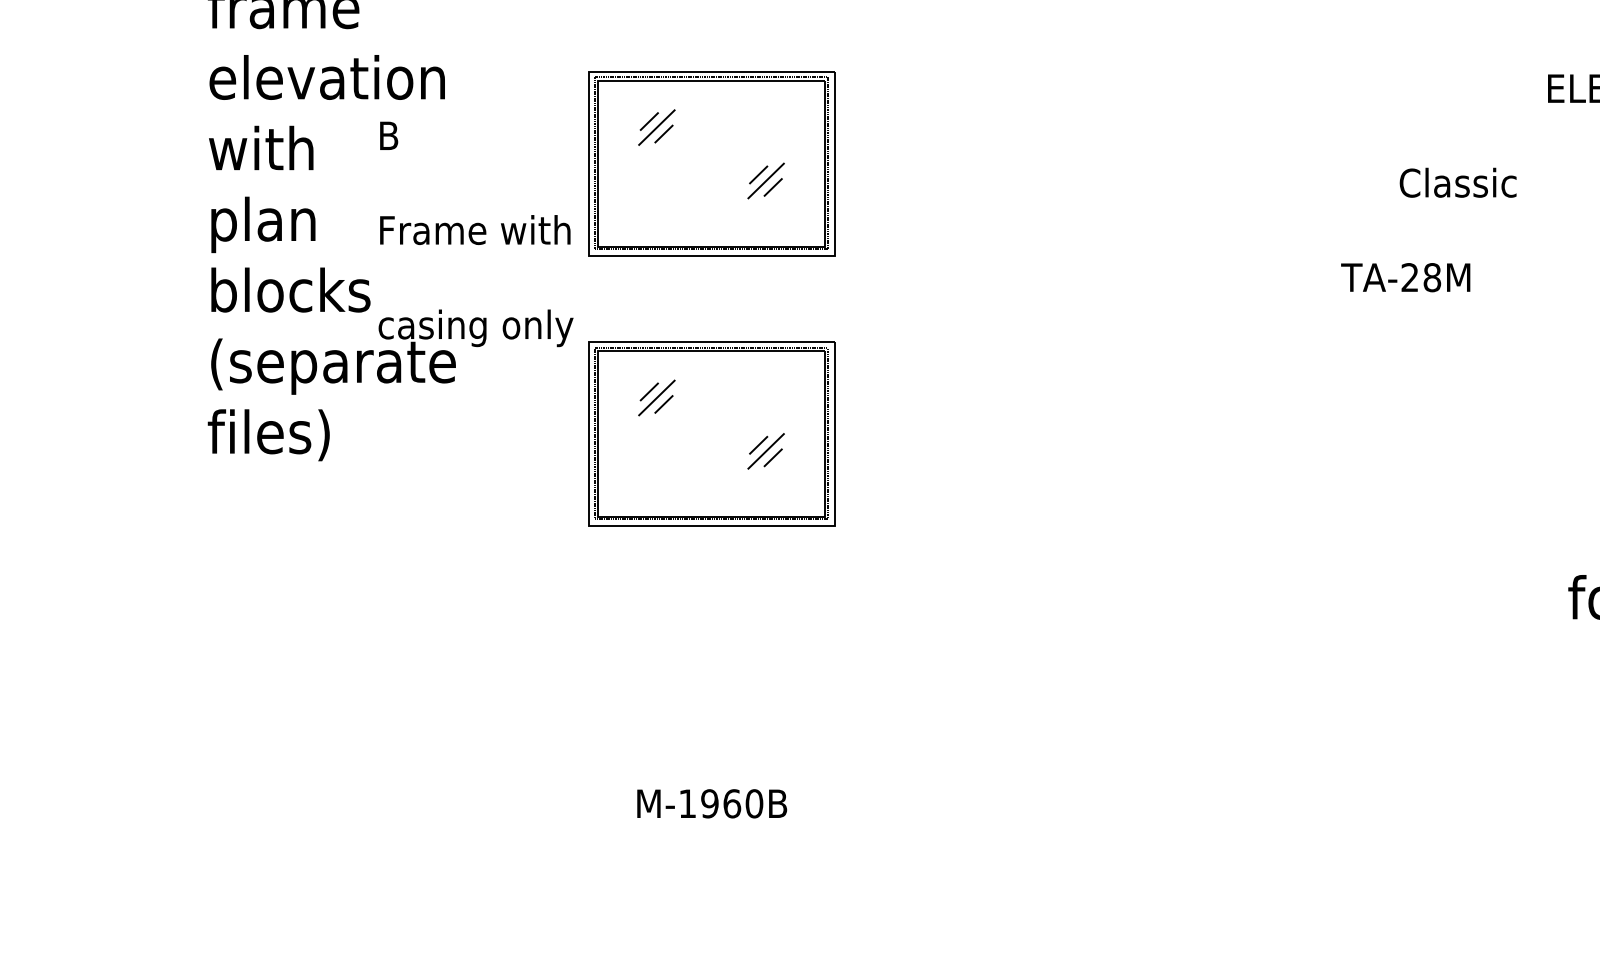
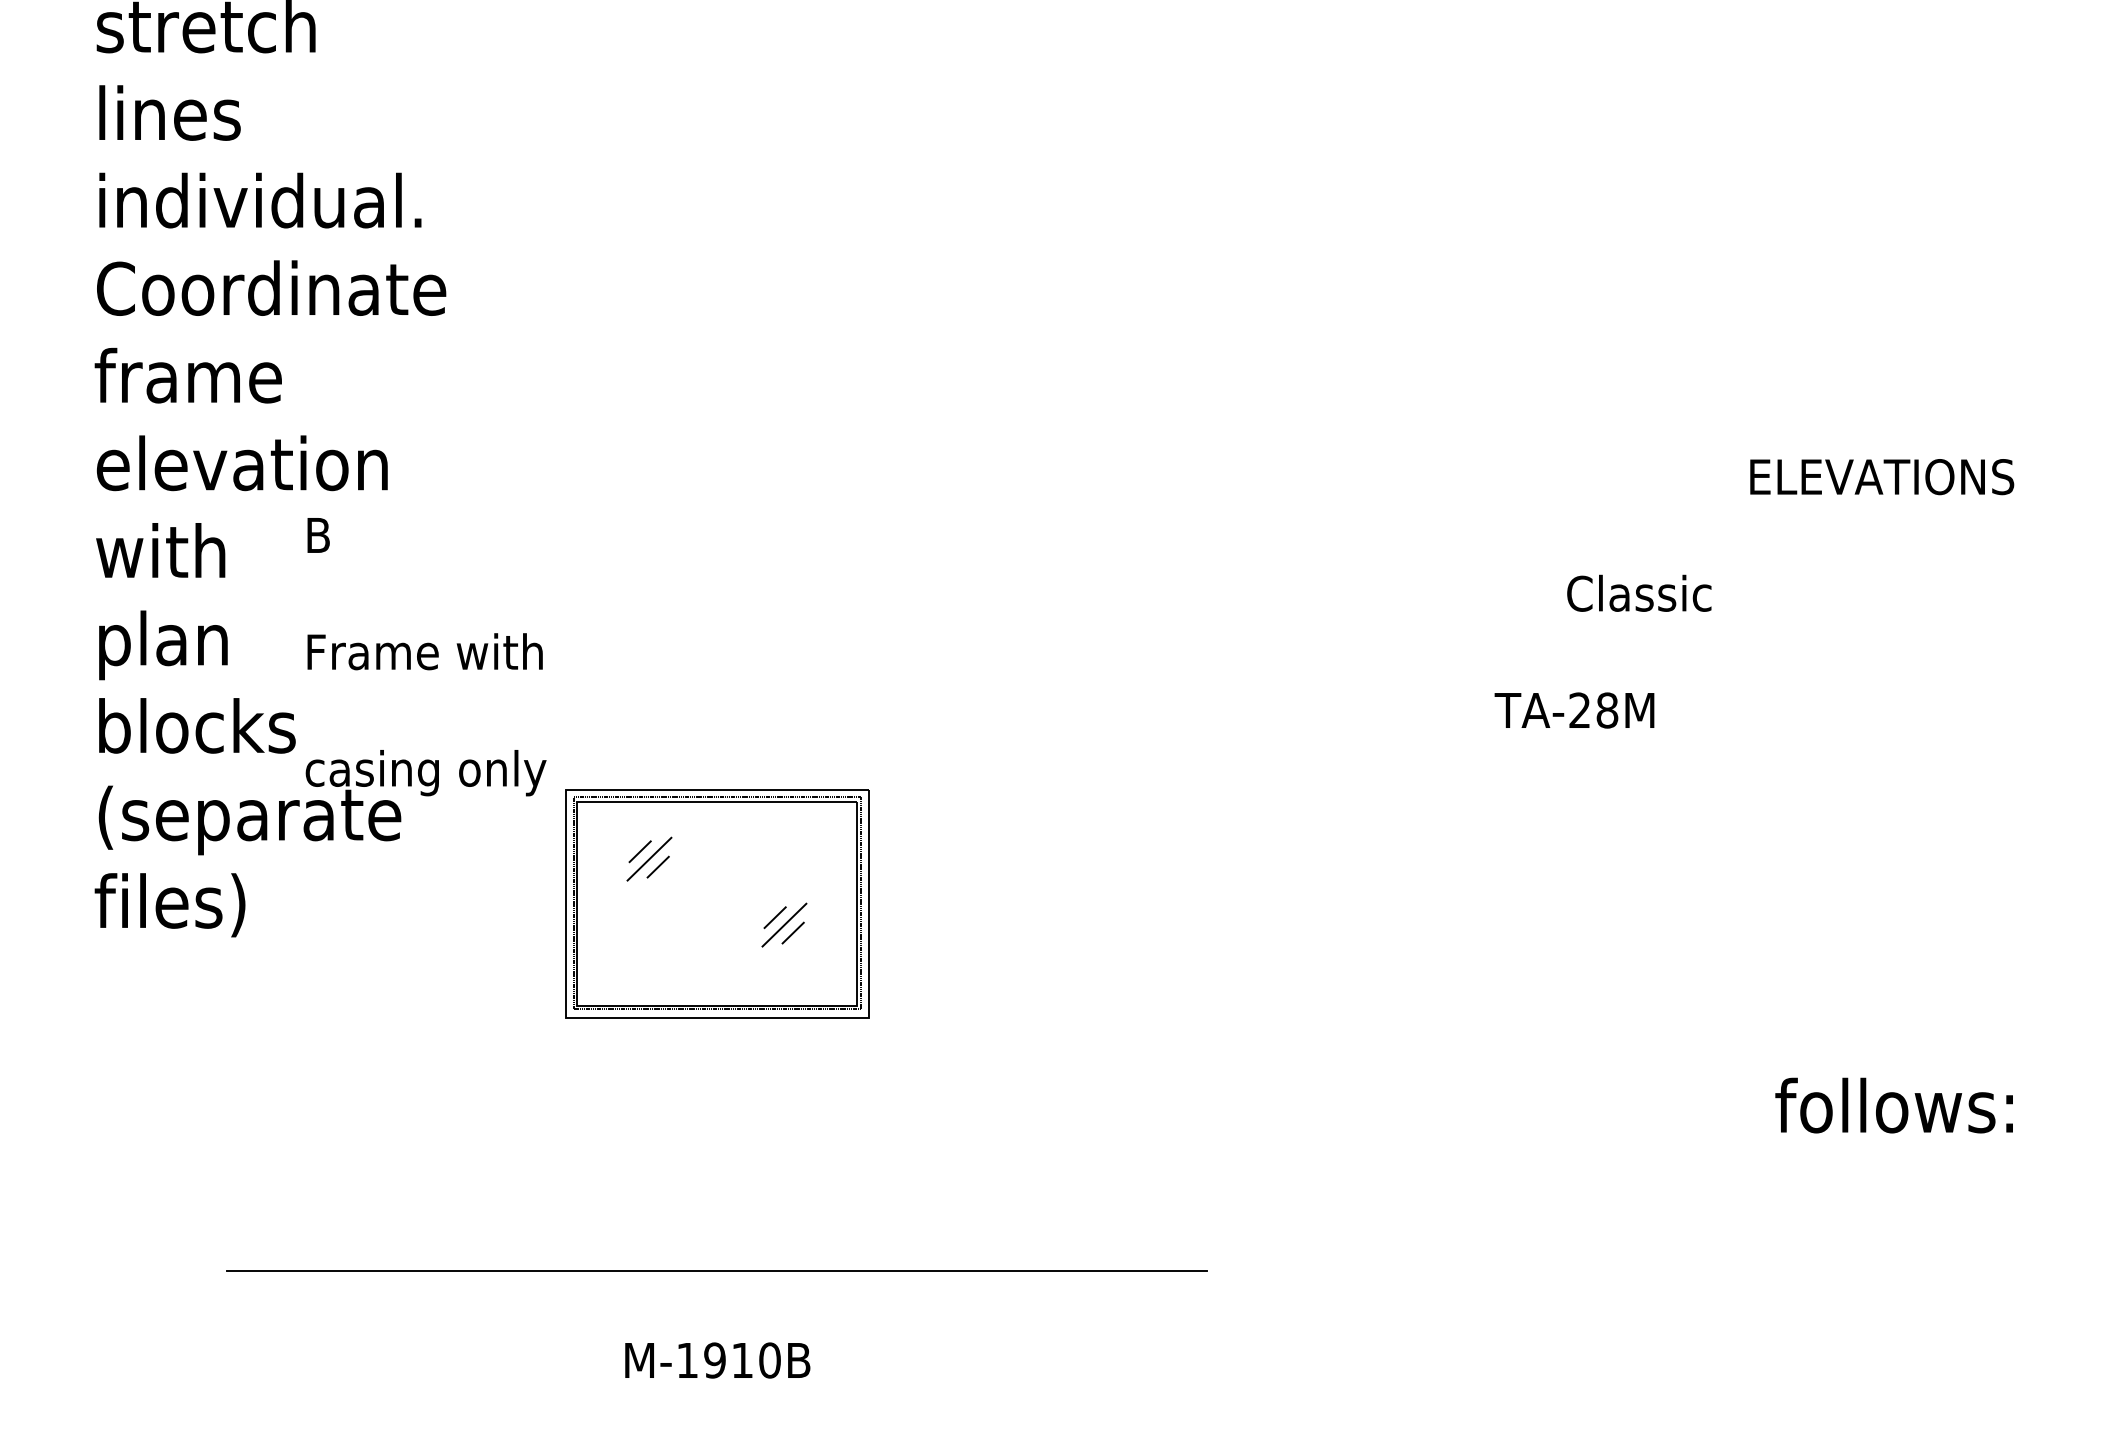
part: (711, 163) -> (717, 569), removed
line: (711, 730) -> (716, 1270), added
text: (732, 803) -> (742, 1360), M-1960B -> M-1910B

